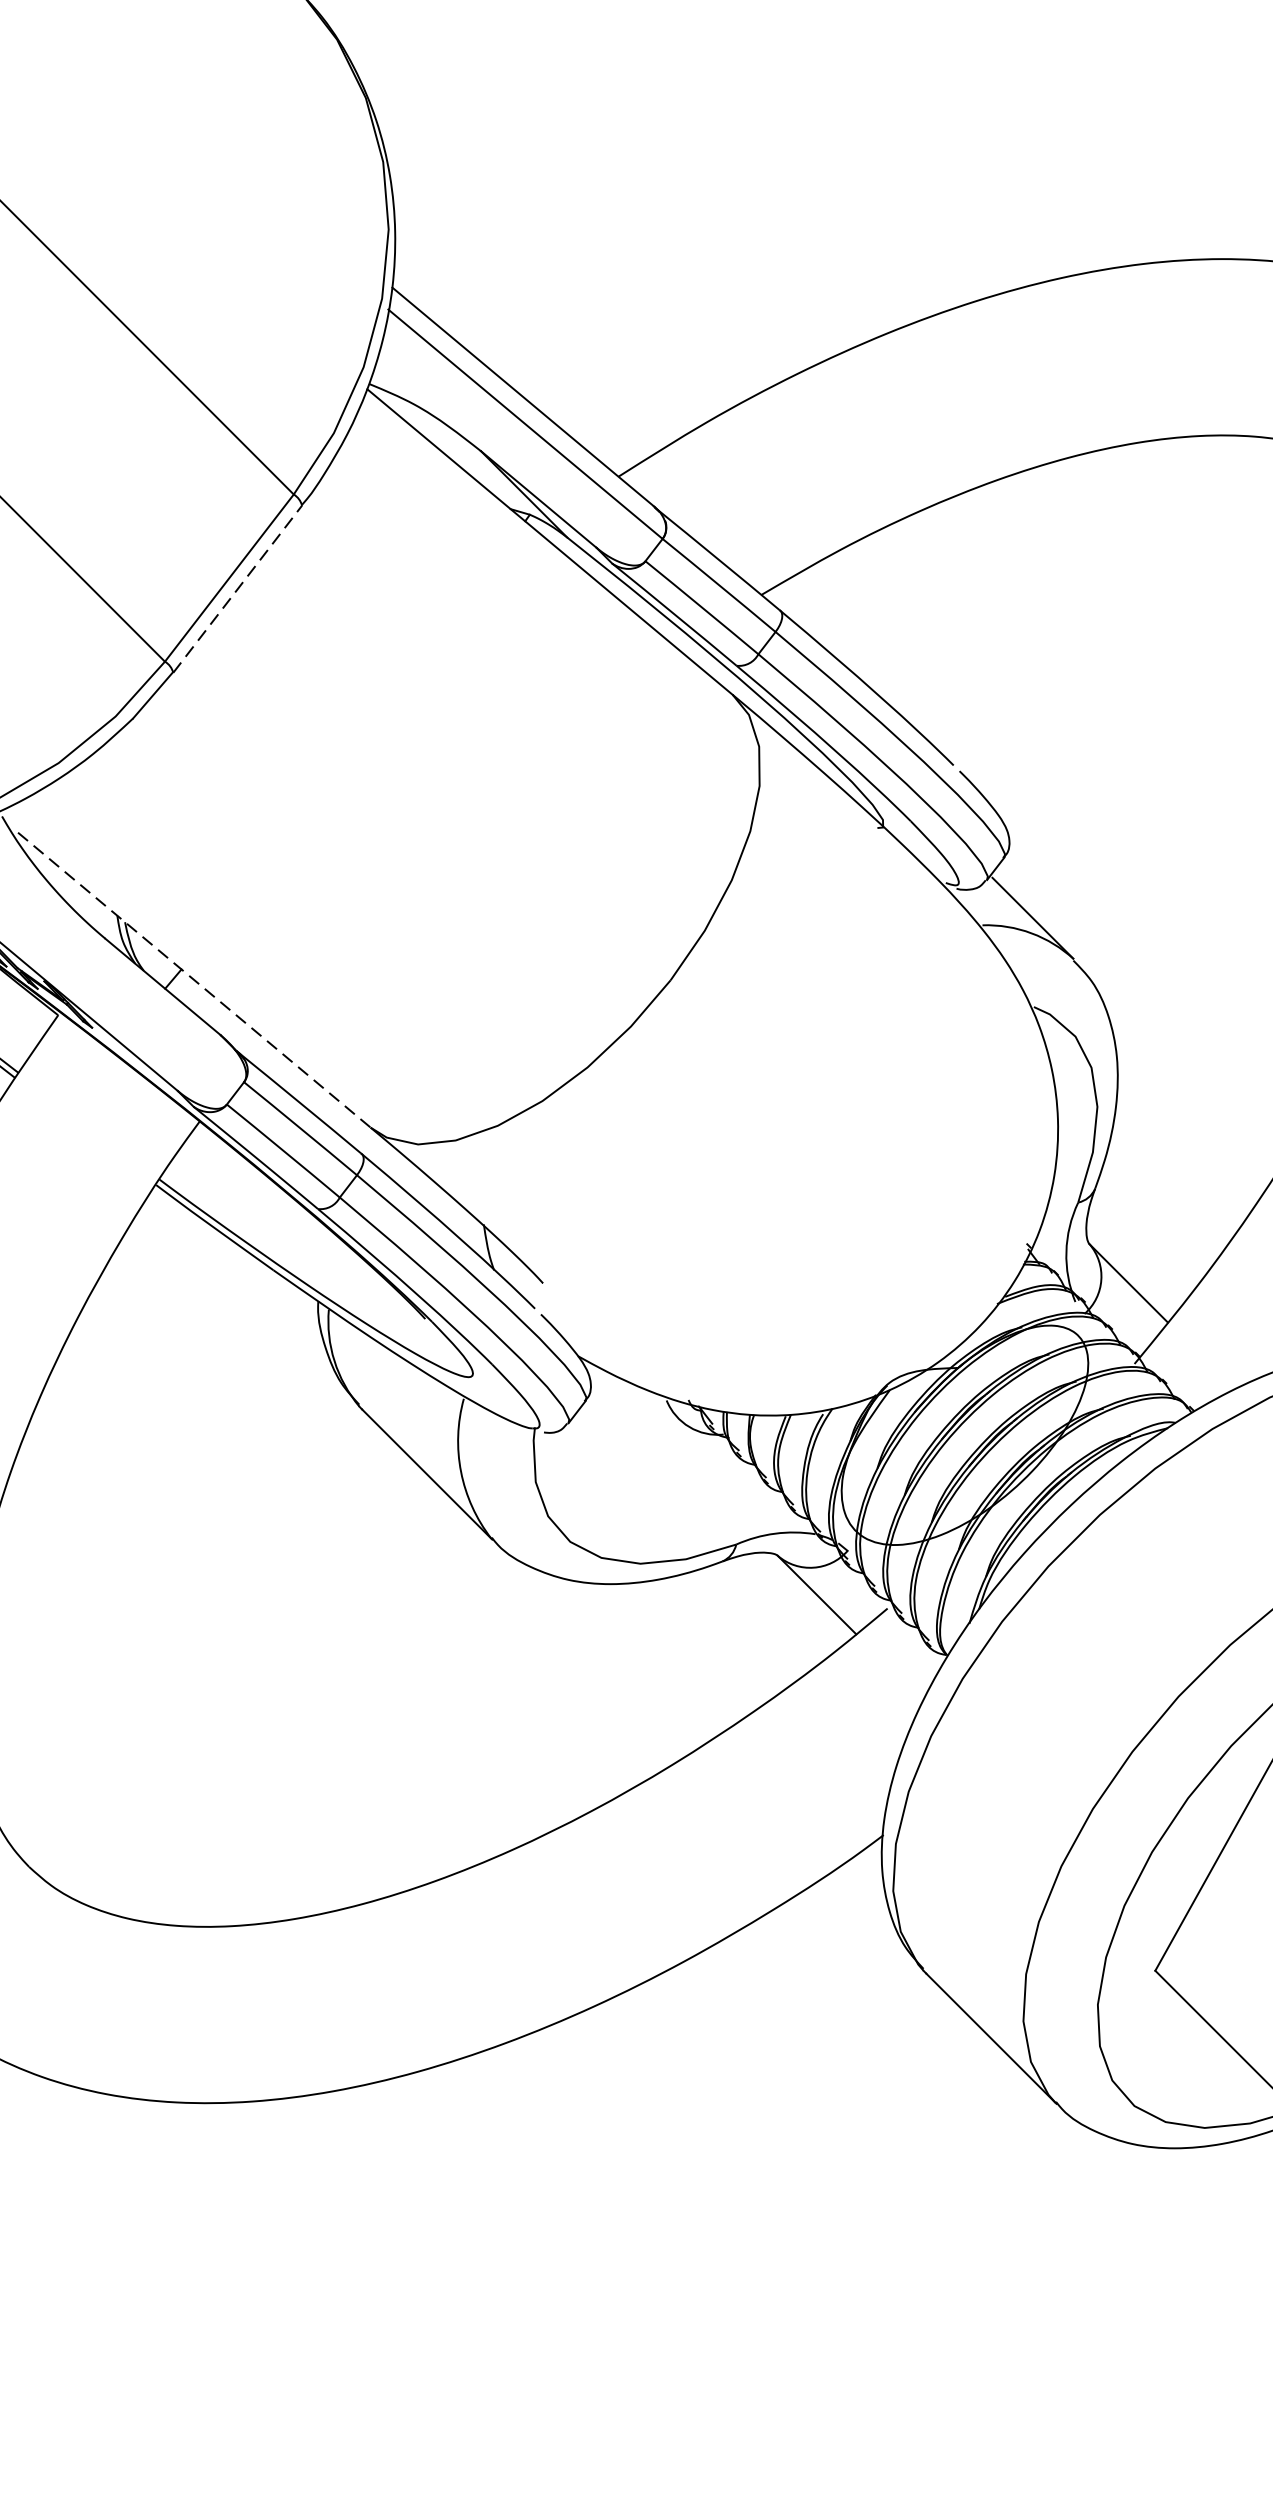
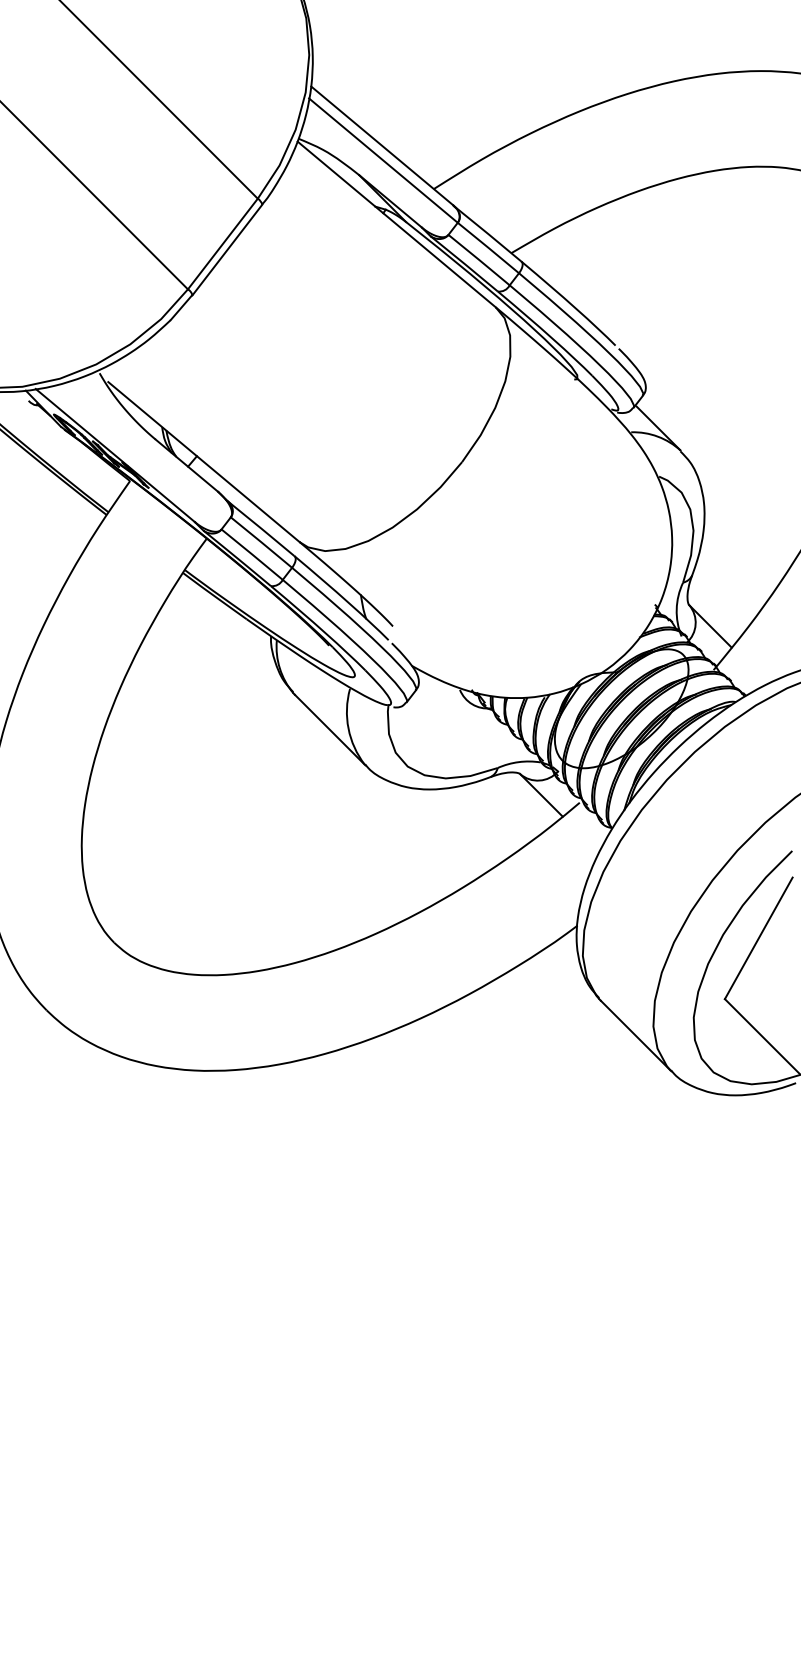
line: (237, 588) -> (227, 249), dashed -> solid
line: (193, 981) -> (203, 462), dashed -> solid

